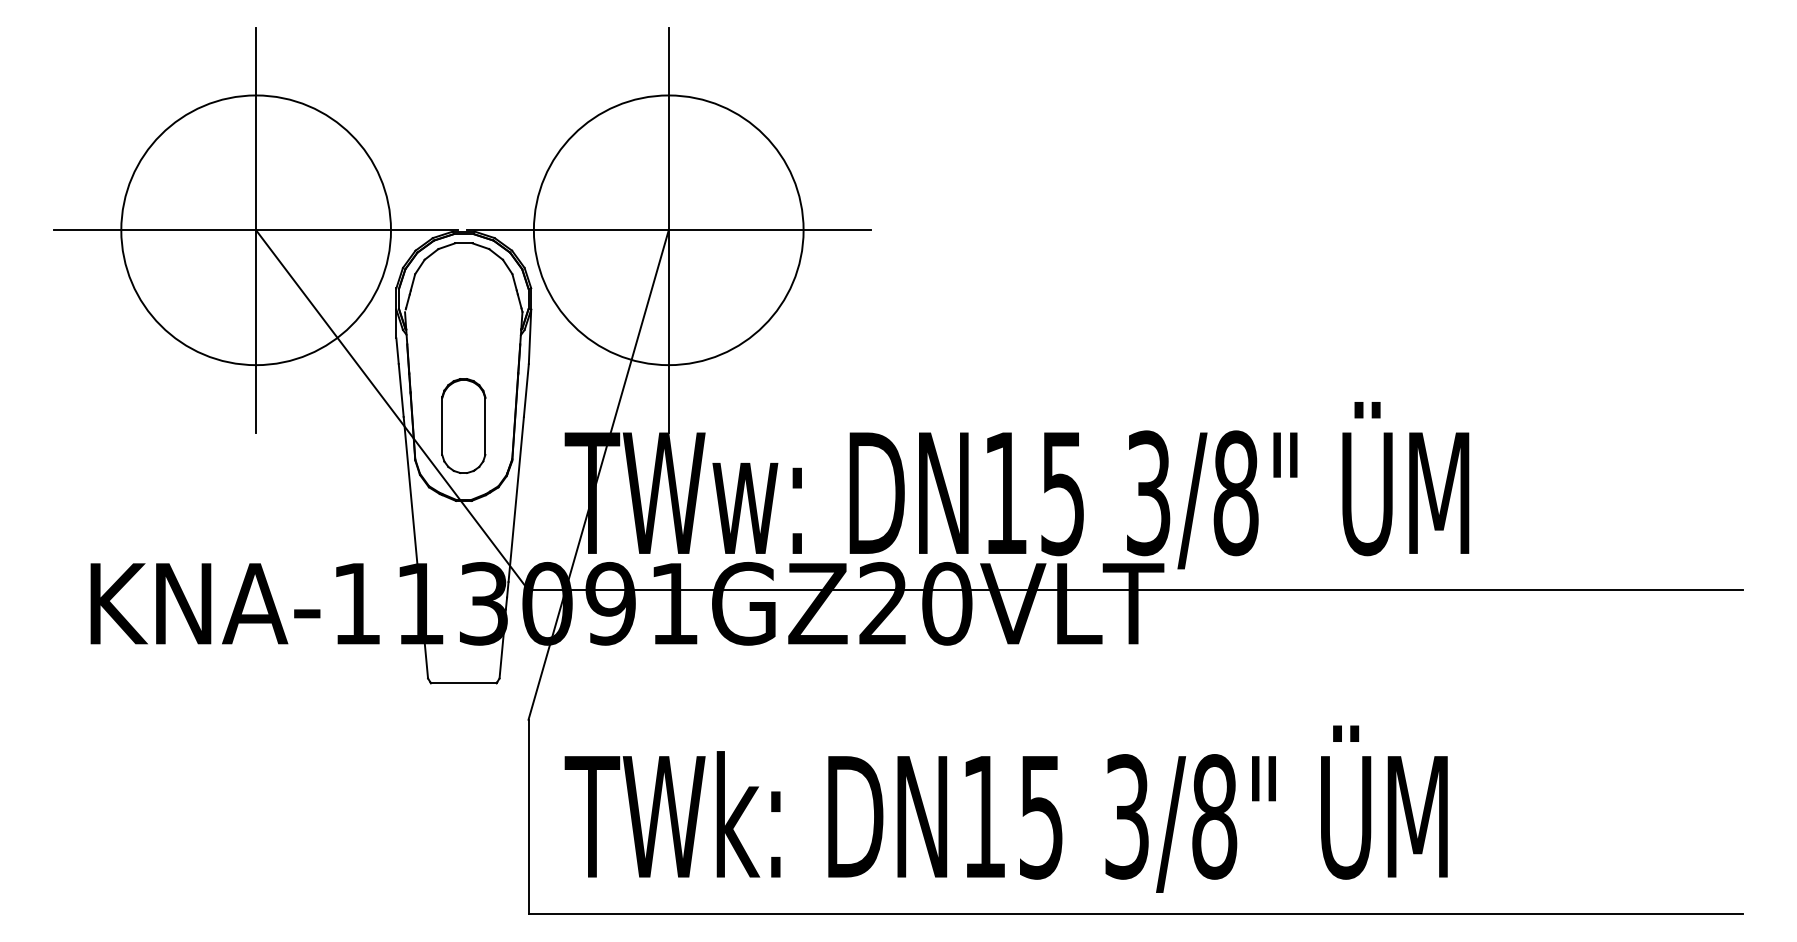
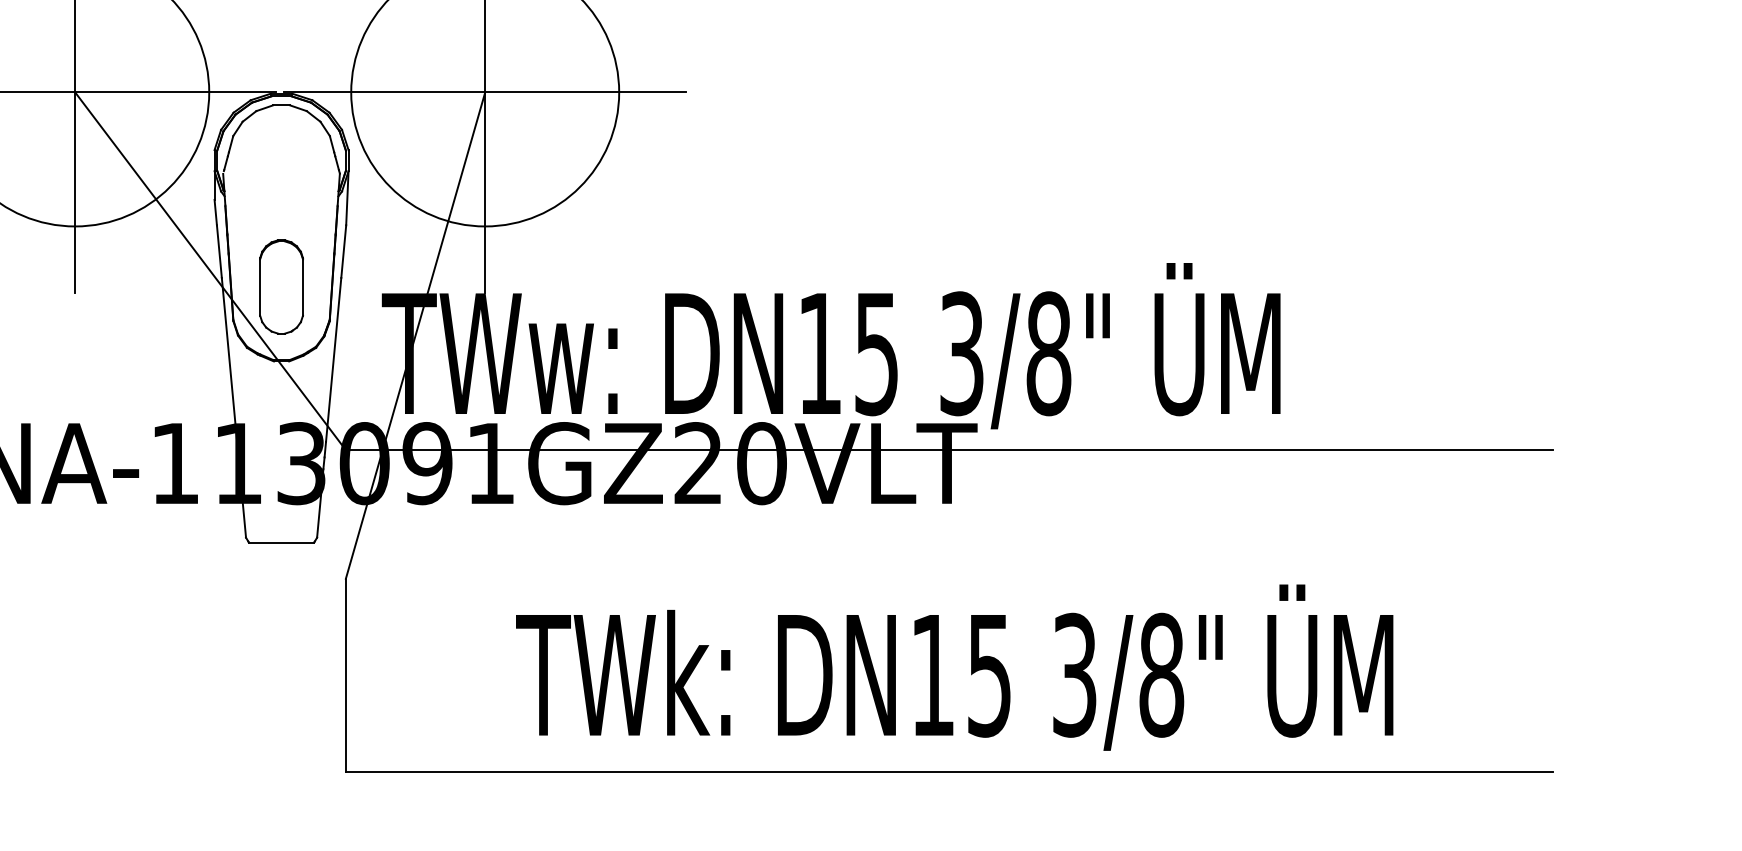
text: (1005, 808) -> (953, 666), moved

